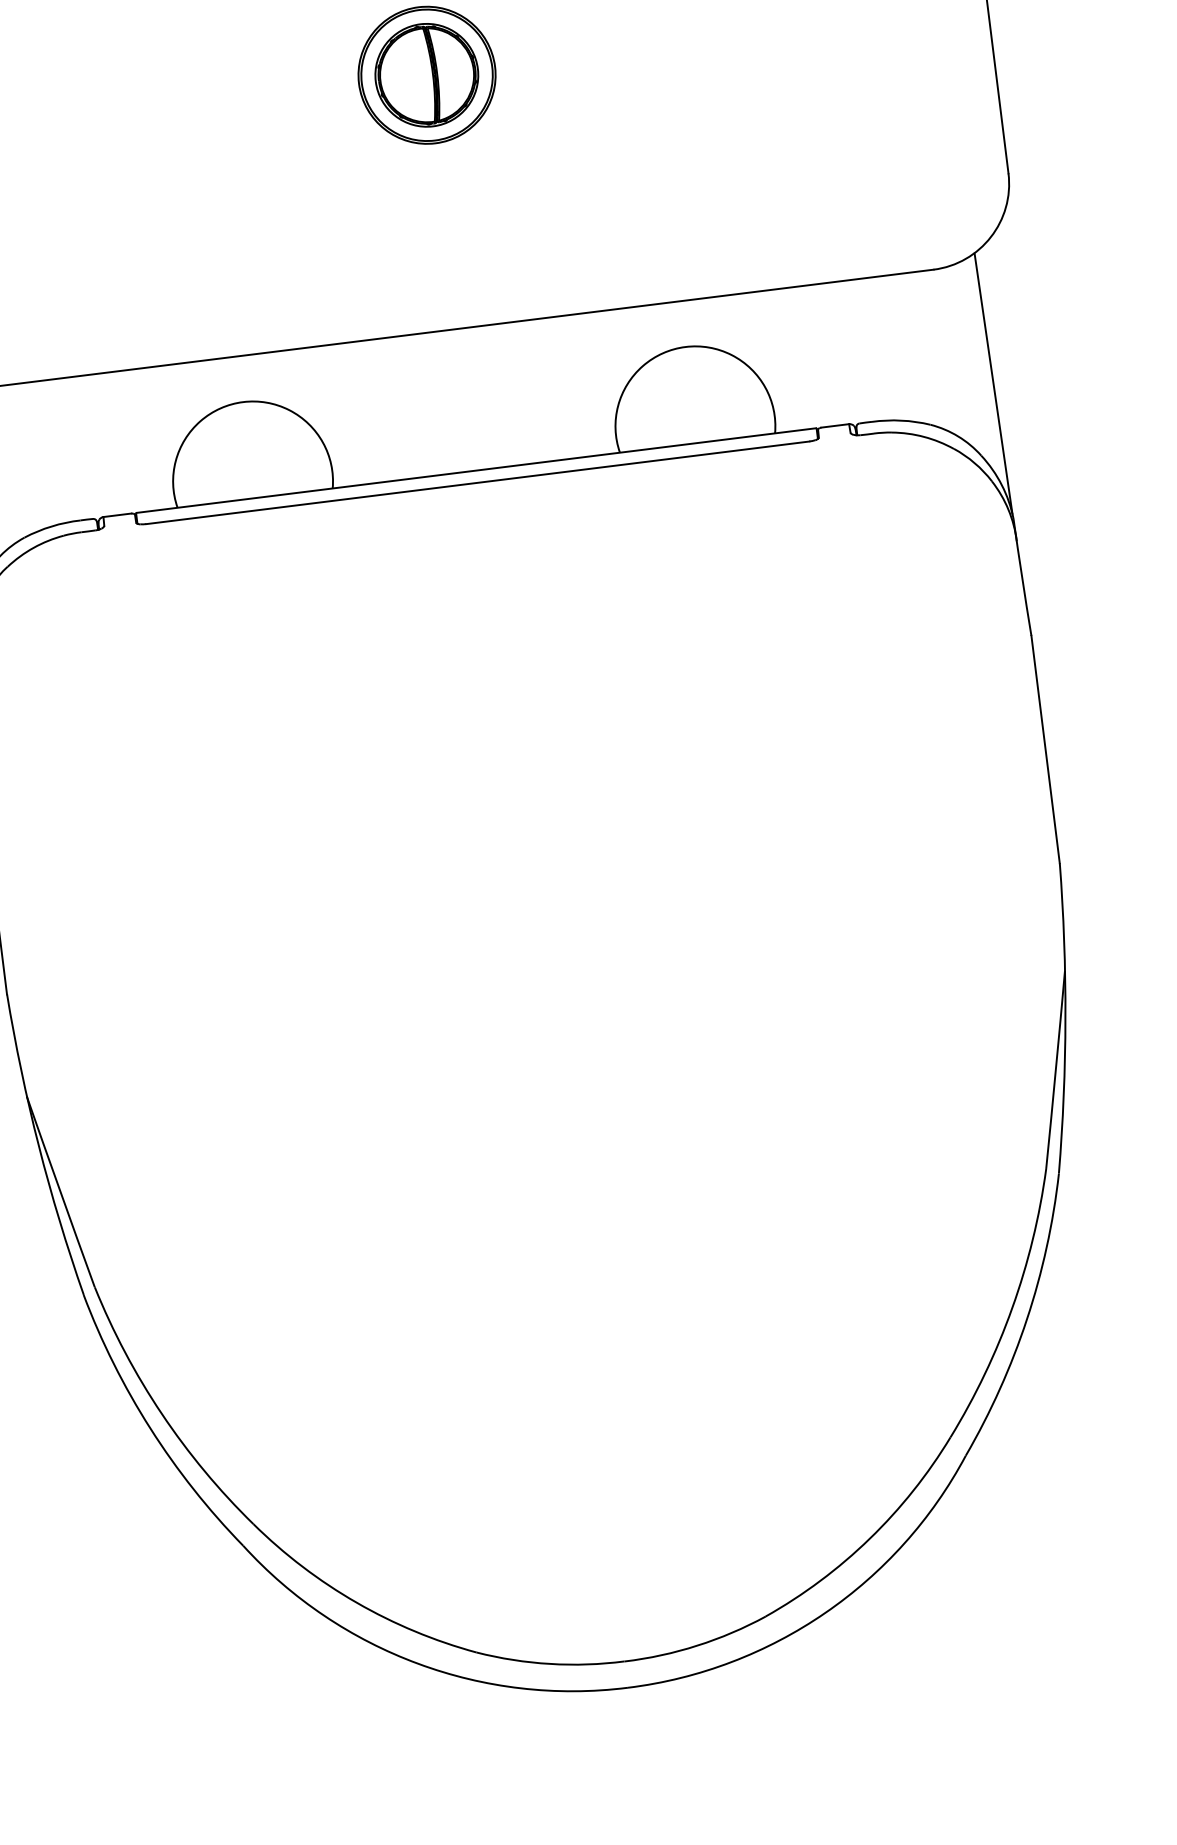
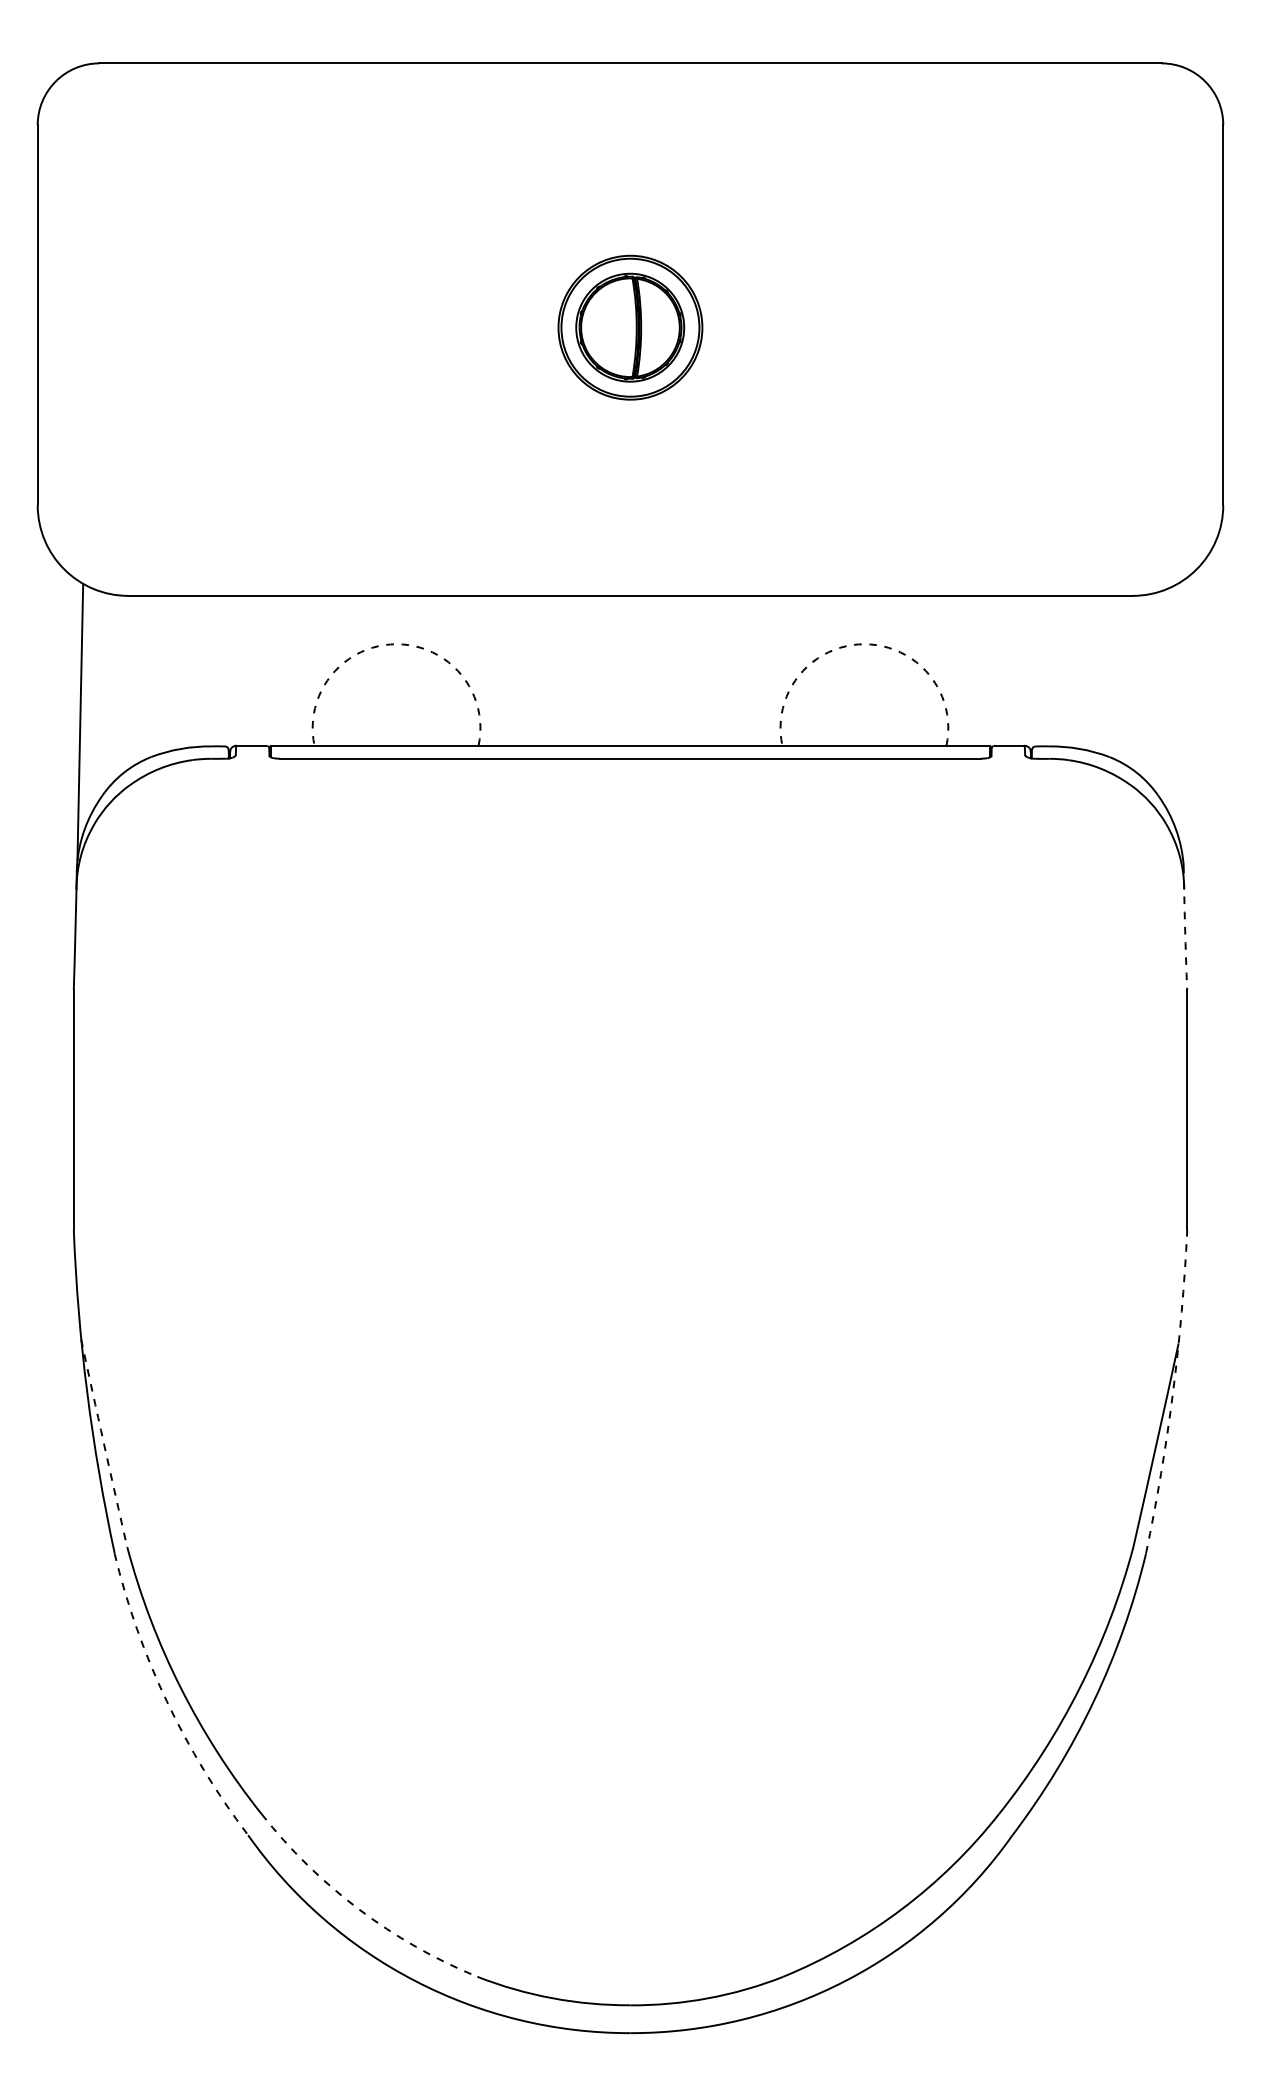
arc: (685, 347) -> (864, 644), solid -> dashed
line: (993, 383) -> (1180, 722), removed
arc: (243, 402) -> (396, 644), solid -> dashed
arc: (1022, 577) -> (1185, 927), solid -> dashed
arc: (1065, 1018) -> (1173, 1392), solid -> dashed
arc: (60, 1192) -> (103, 1443), solid -> dashed
arc: (150, 1428) -> (166, 1701), solid -> dashed
arc: (357, 1602) -> (359, 1909), solid -> dashed

